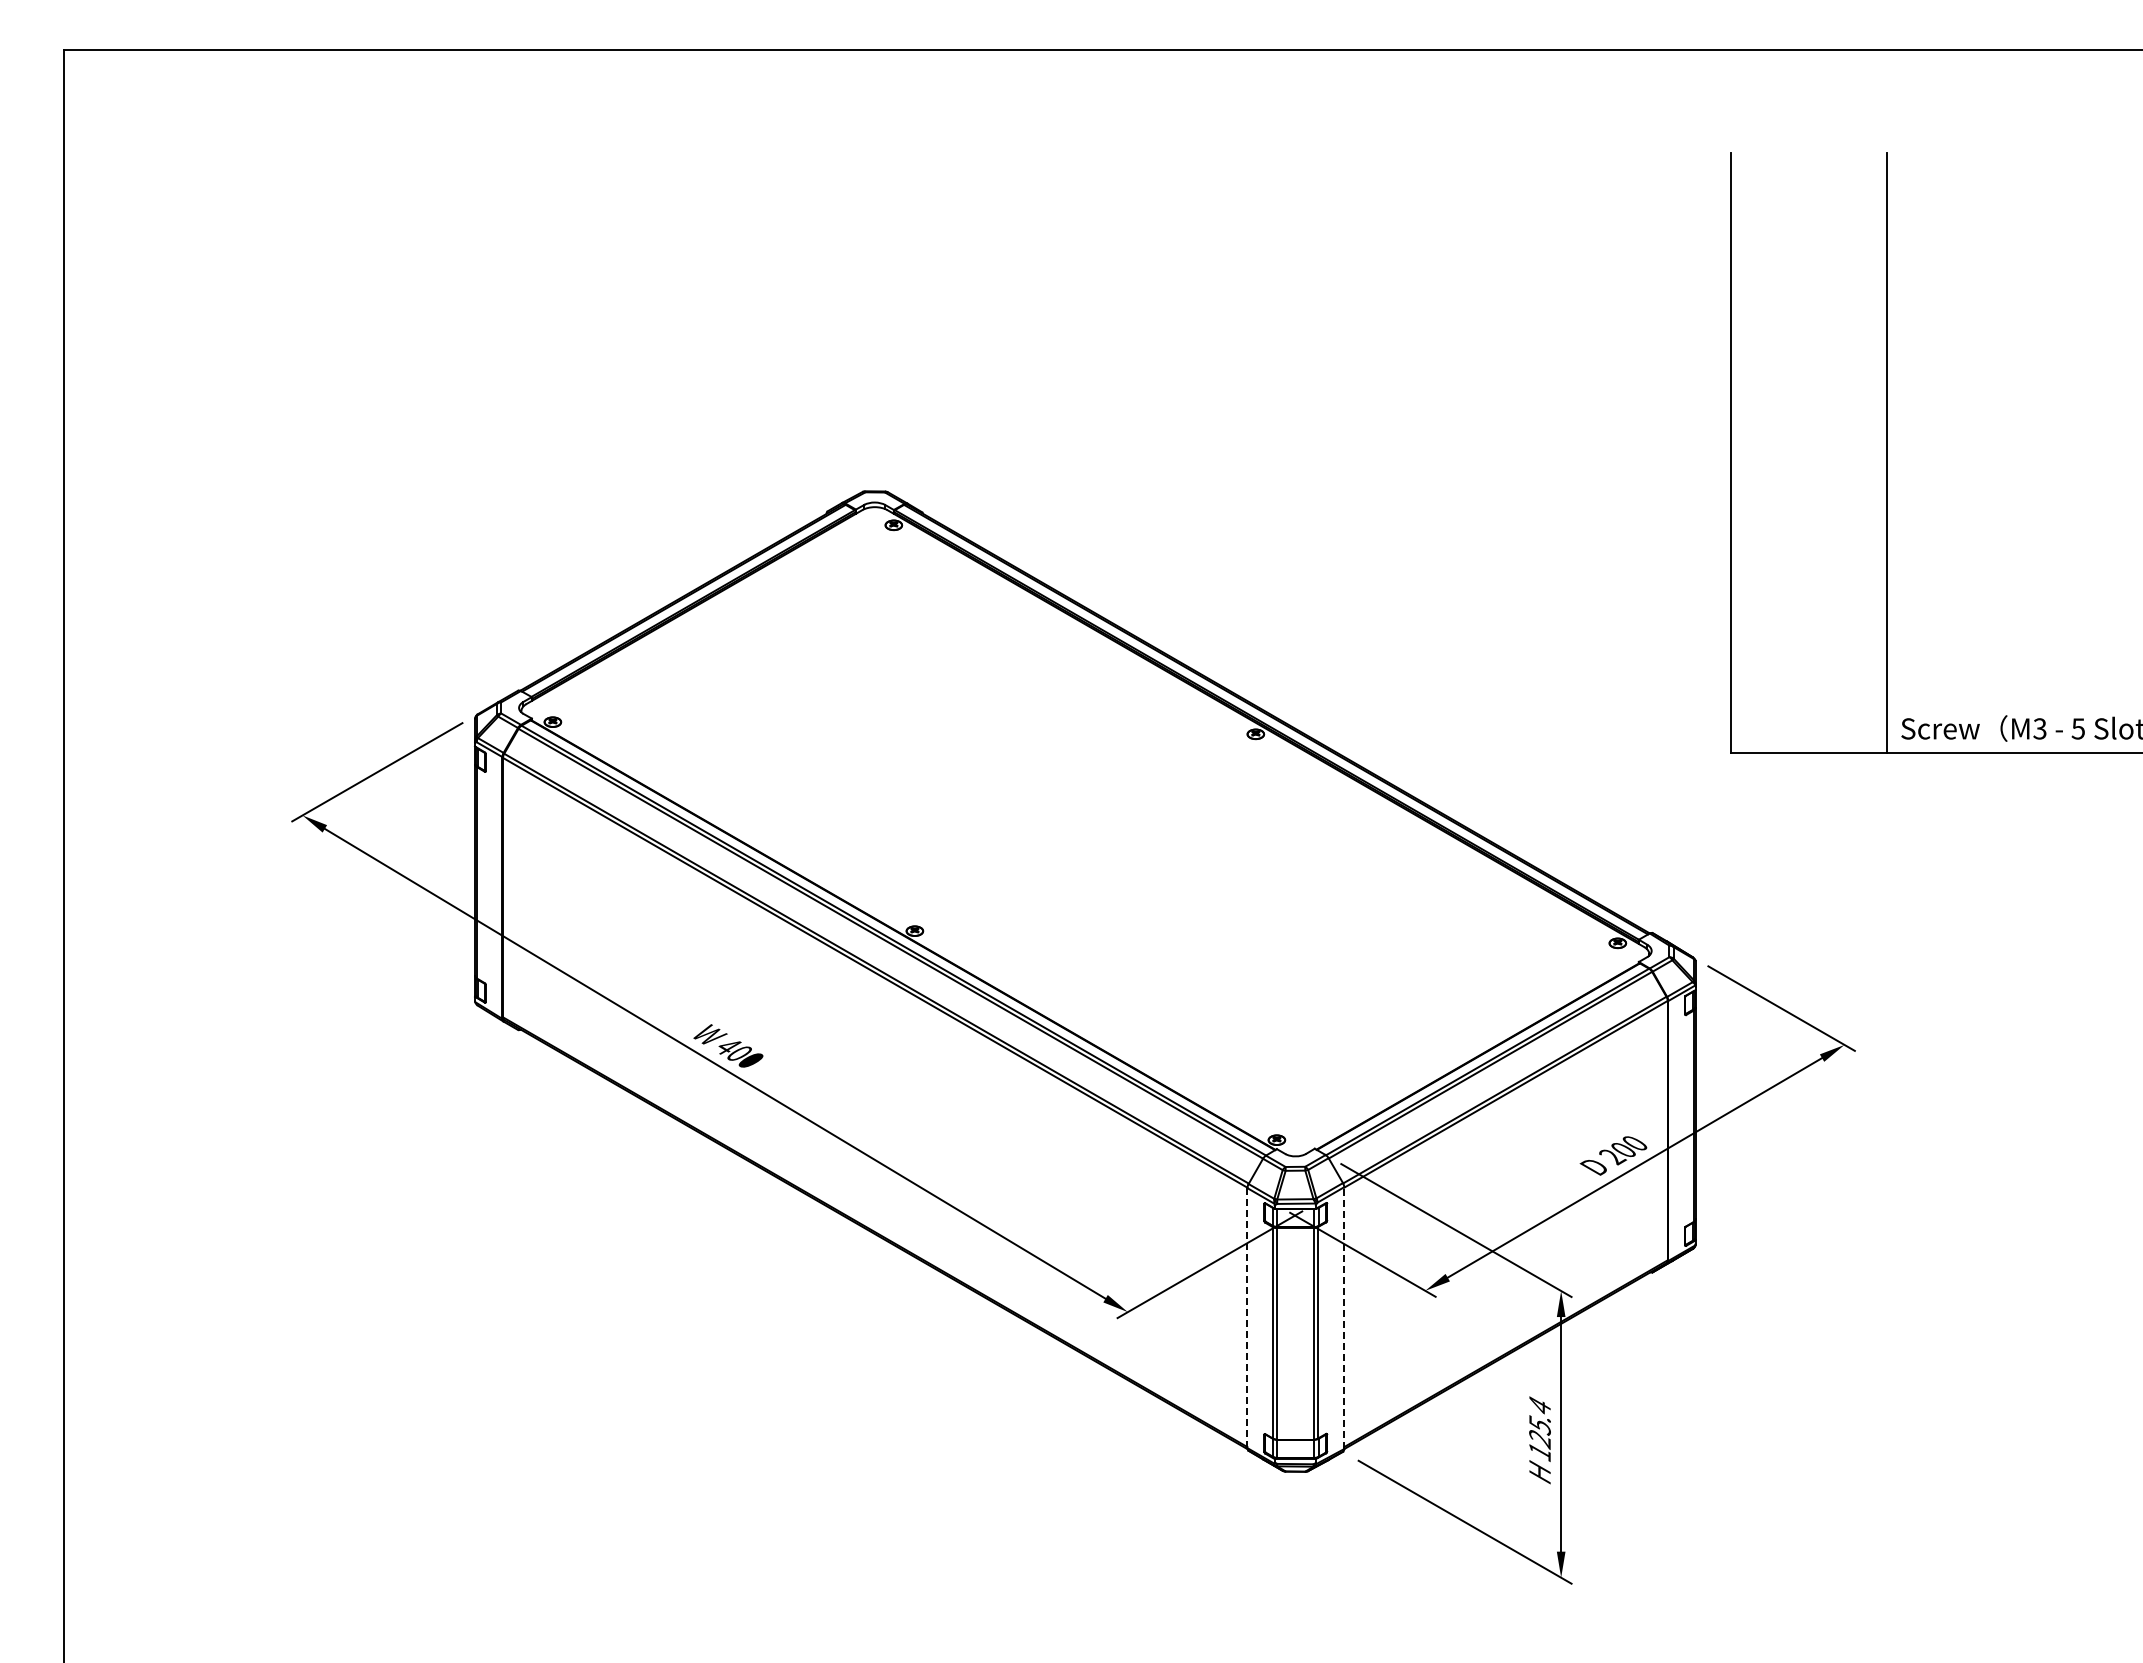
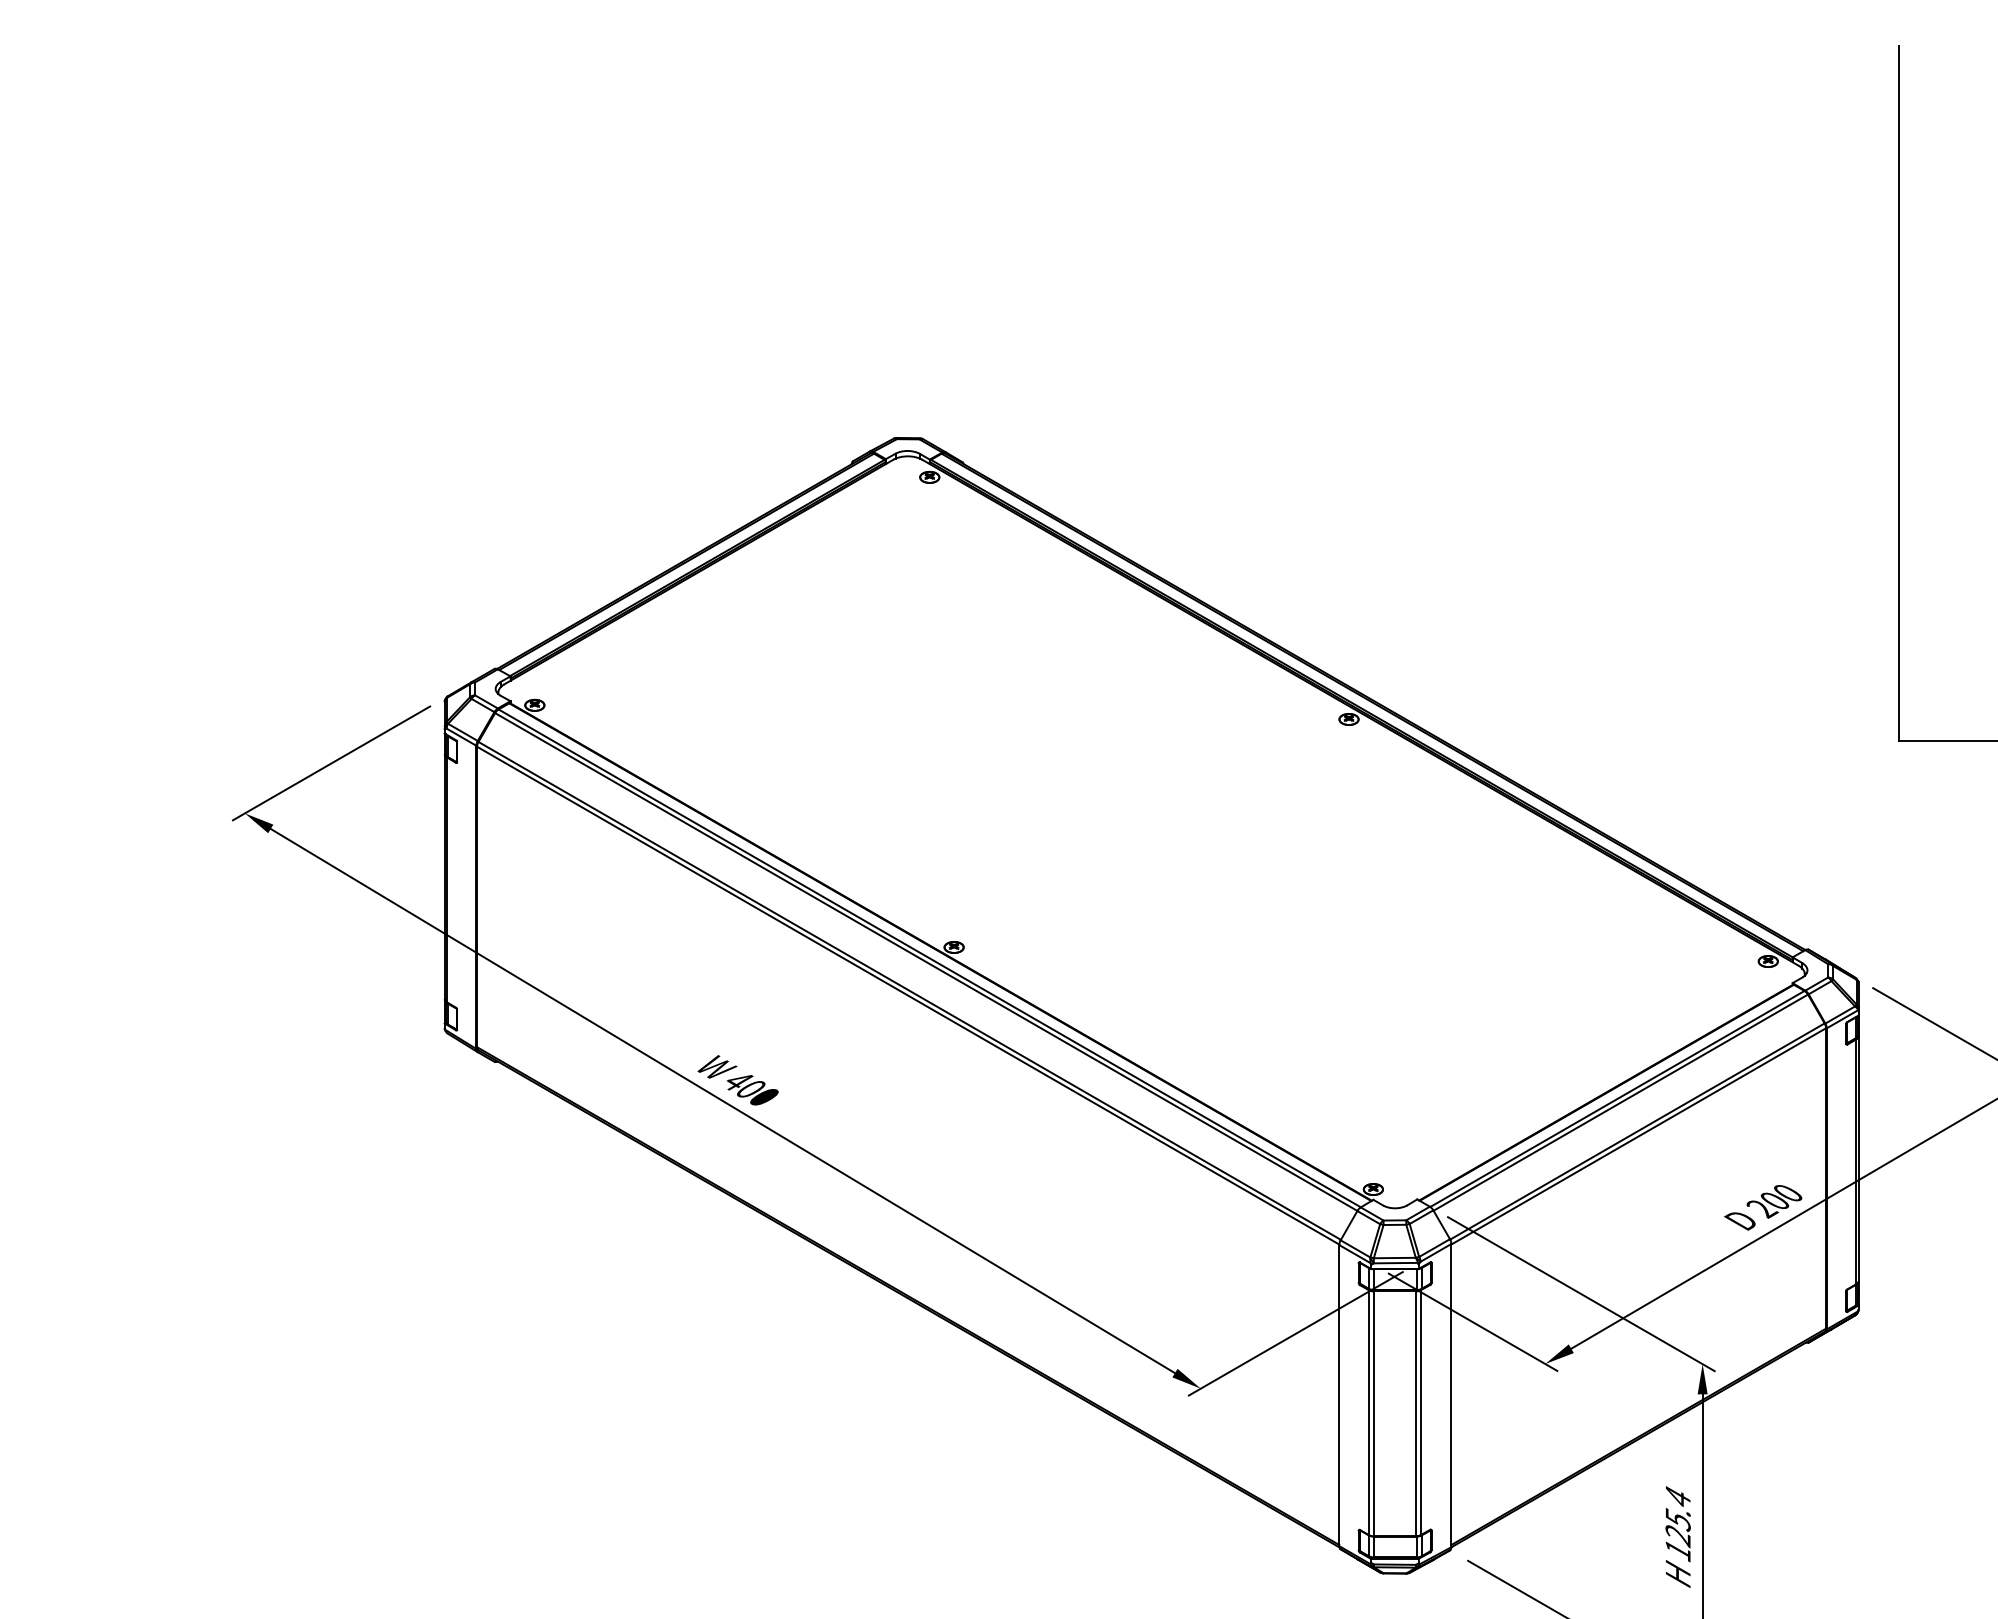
line: (1247, 1318) -> (1339, 1396), dashed -> solid
line: (1344, 1318) -> (1451, 1396), dashed -> solid

